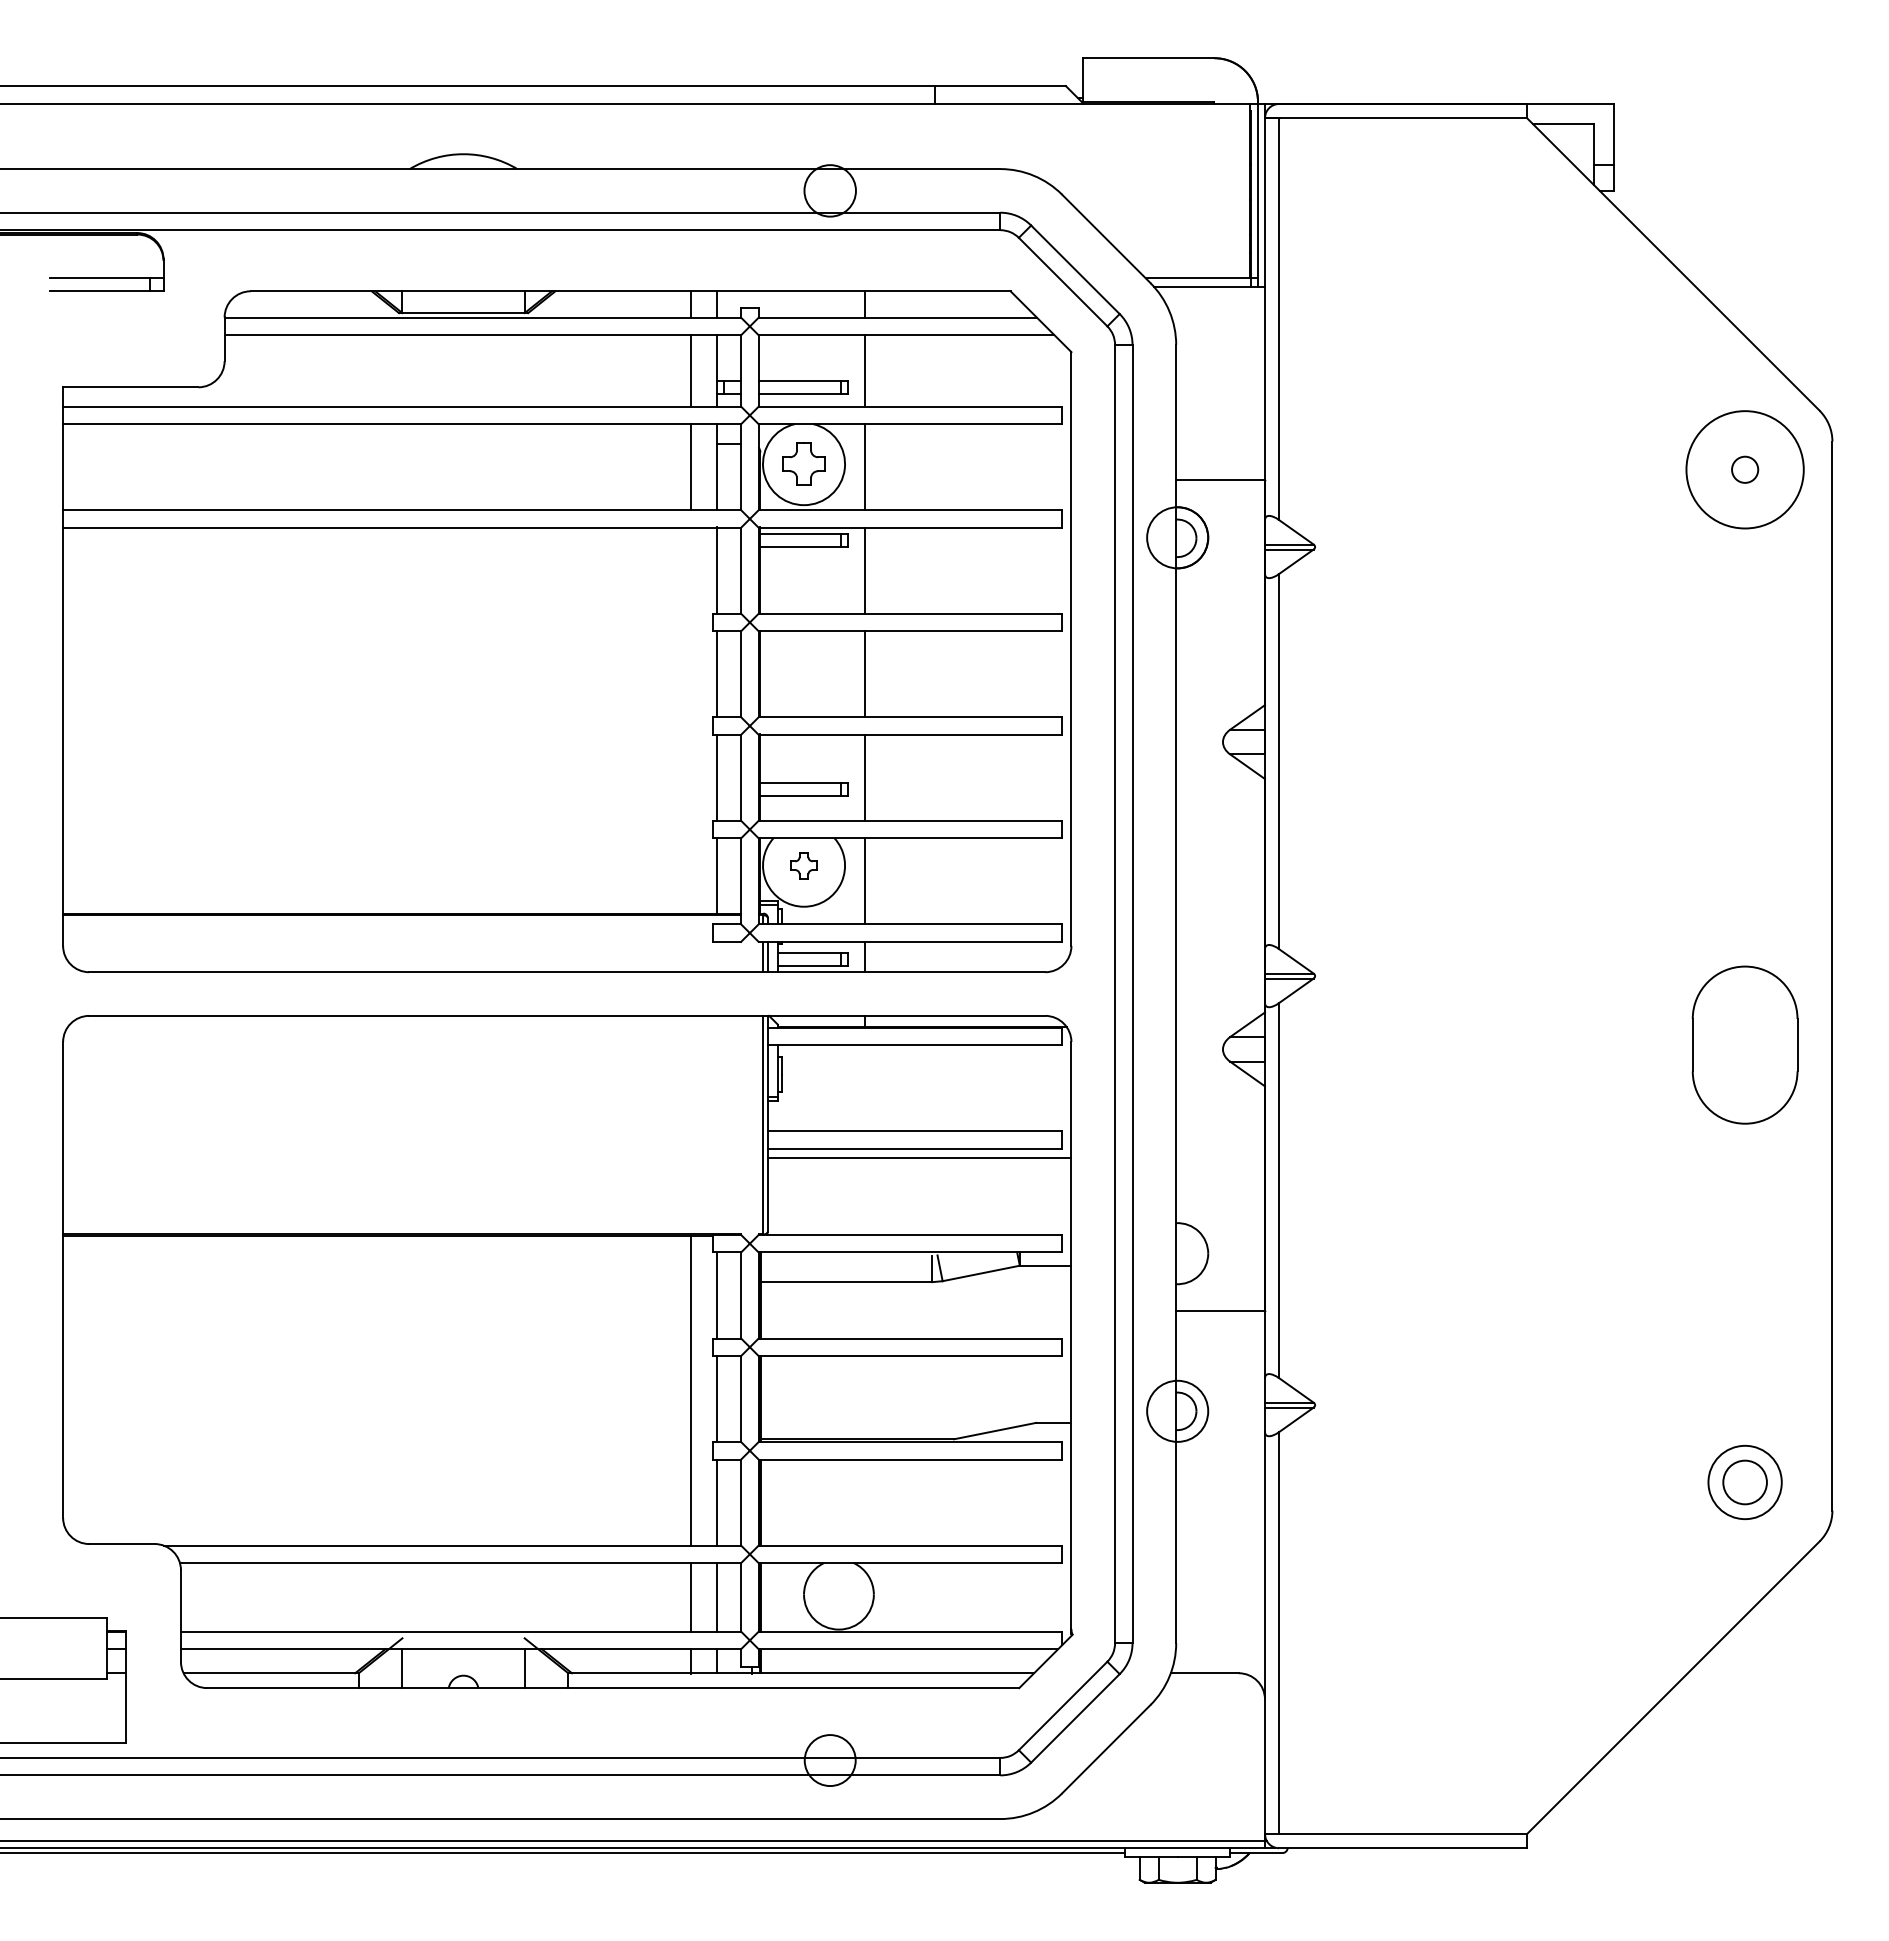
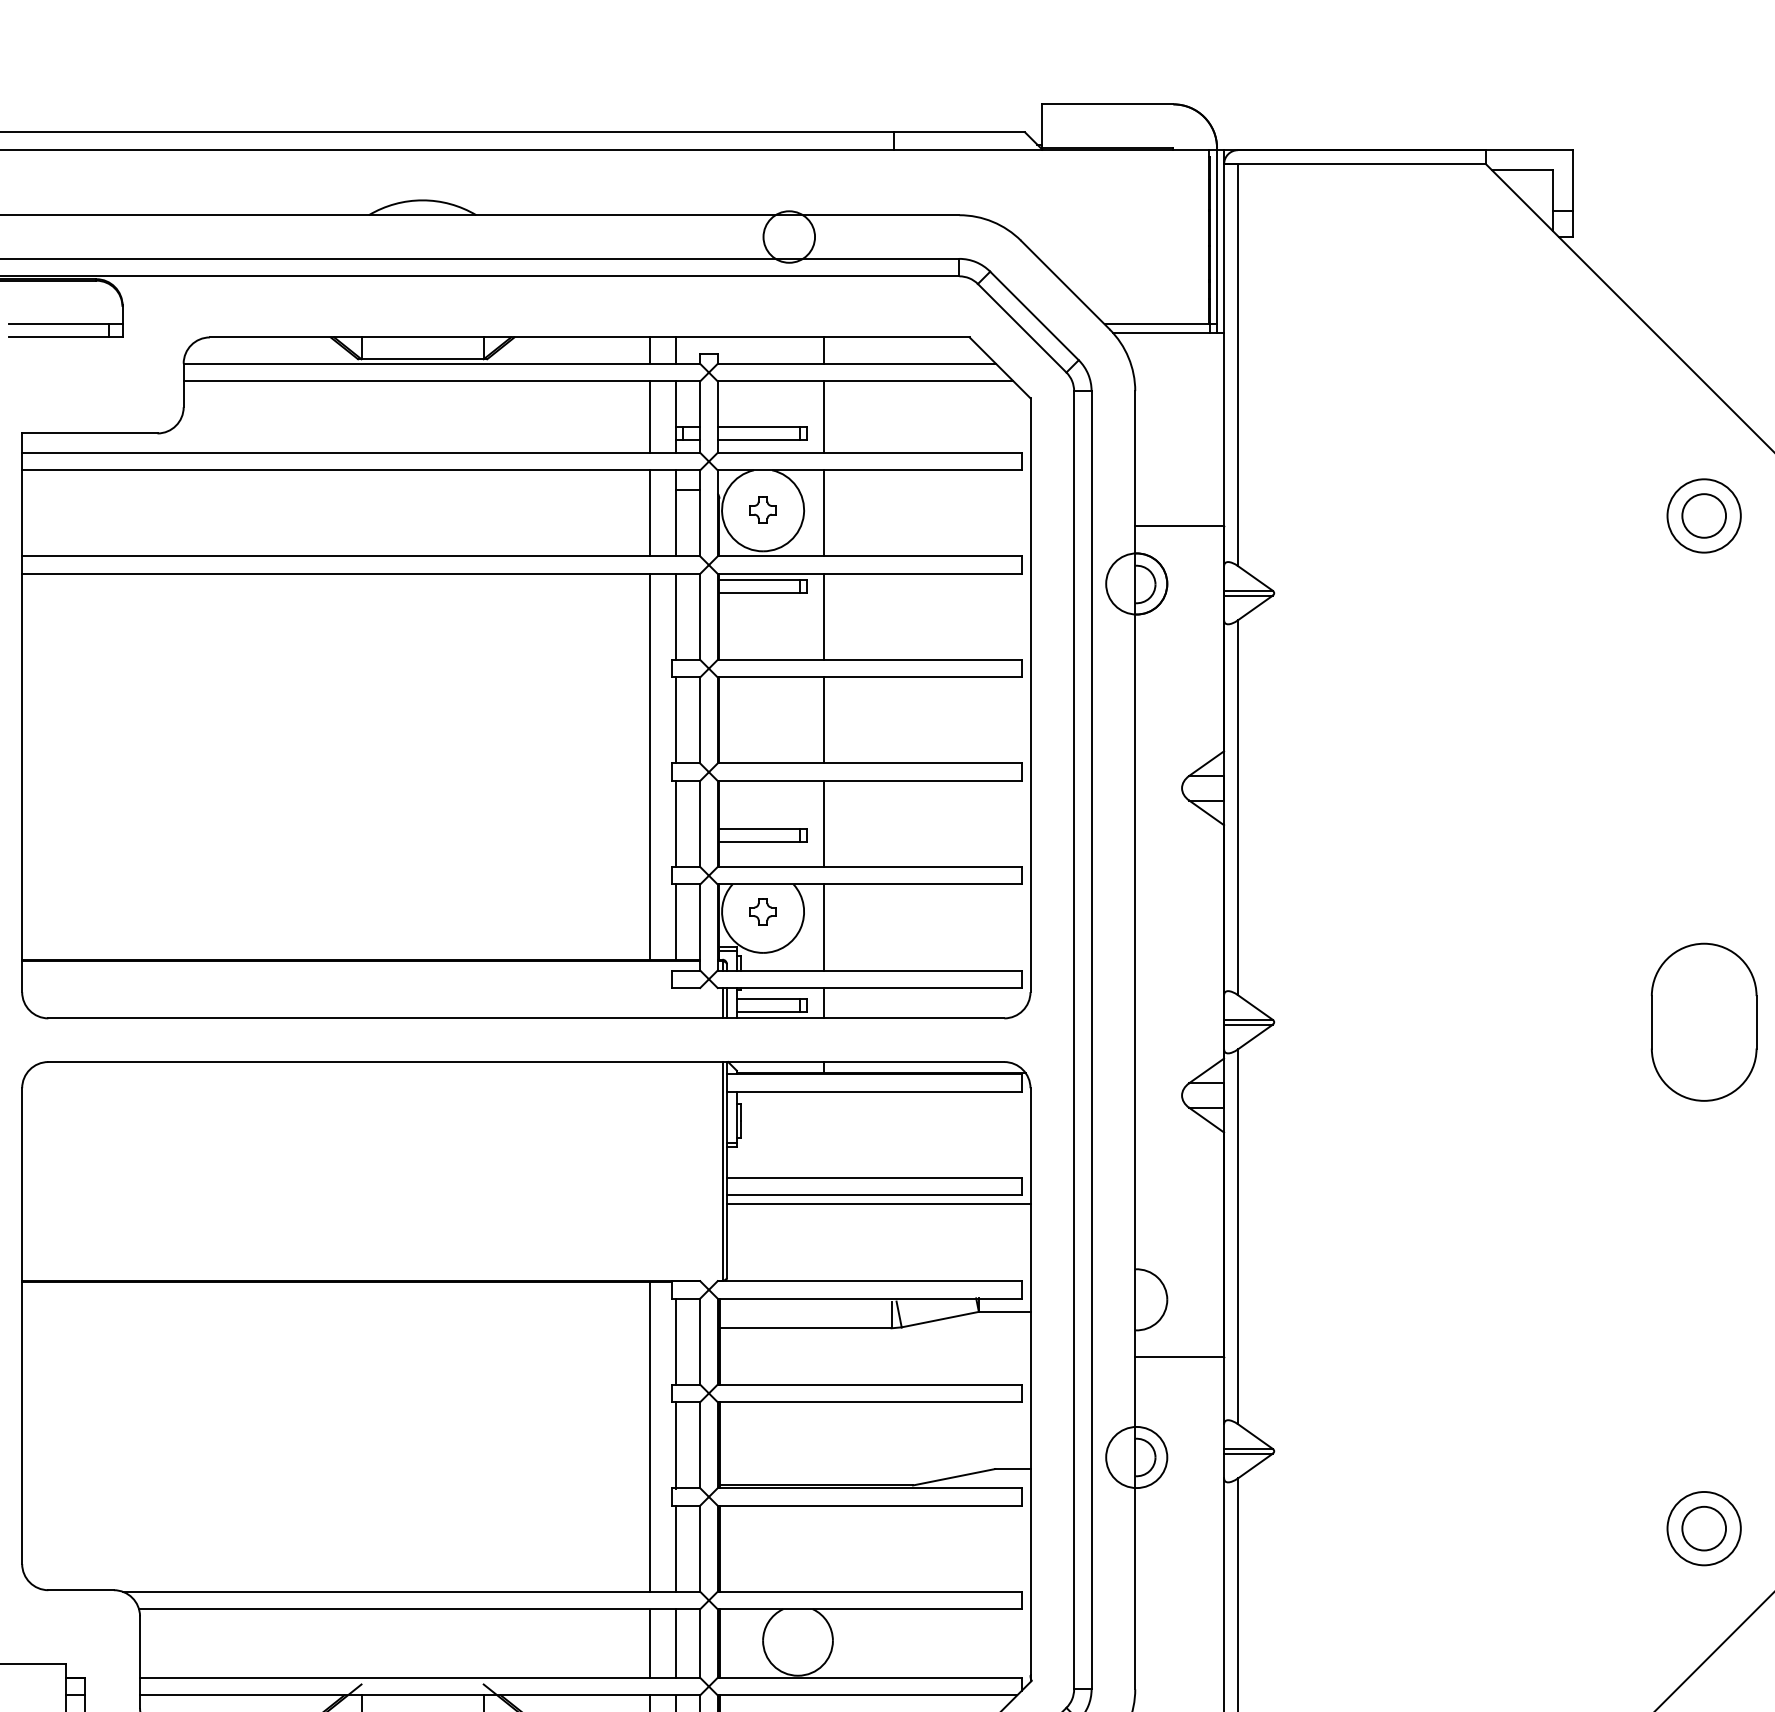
part: (803, 463) -> (762, 509), size x0.62
circle: (1744, 469) -> (1703, 515), size x0.62
circle: (1744, 469) -> (1703, 515), size x1.67
line: (690, 720) -> (649, 766), added
part: (1744, 1044) -> (1703, 1021), moved

